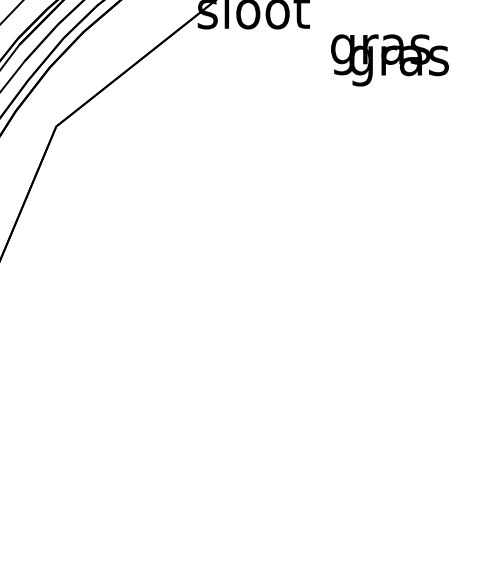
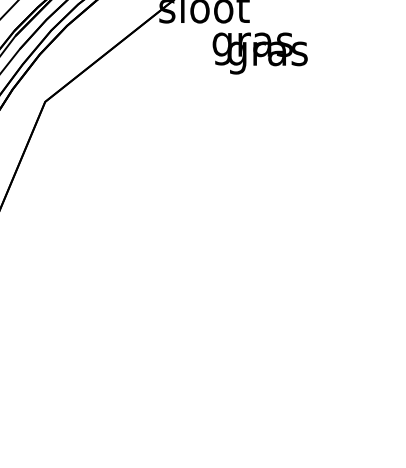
text: (389, 60) -> (259, 53), moved

